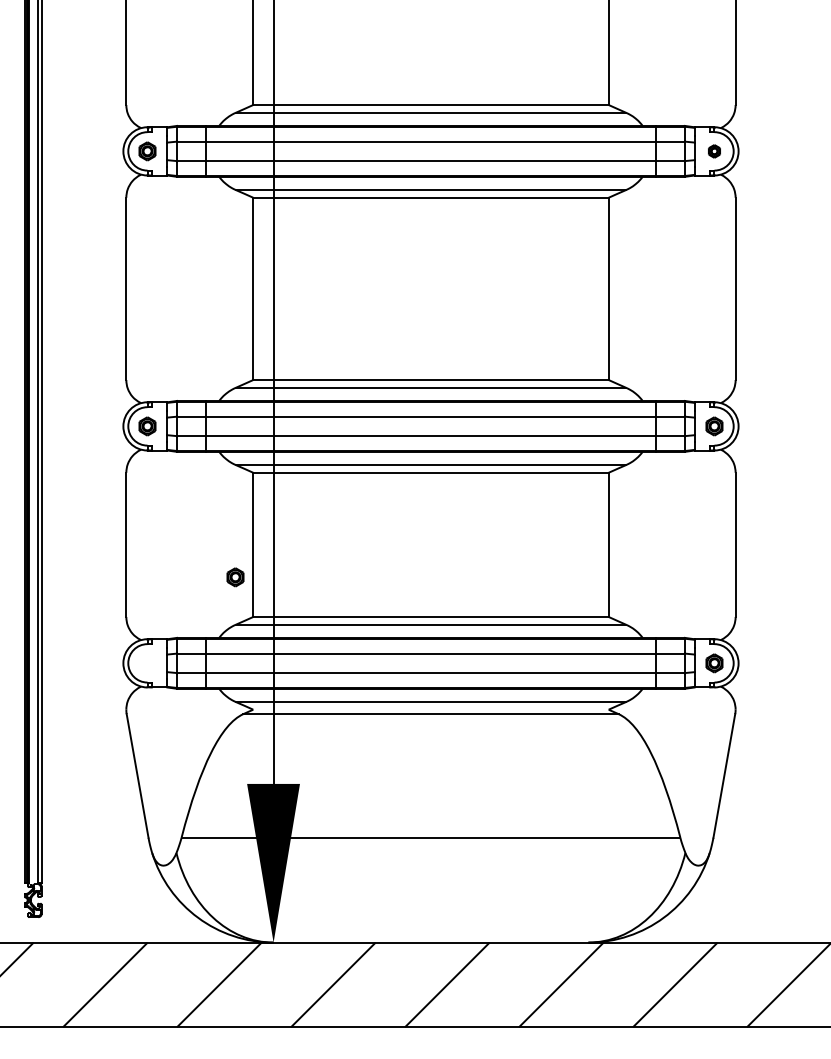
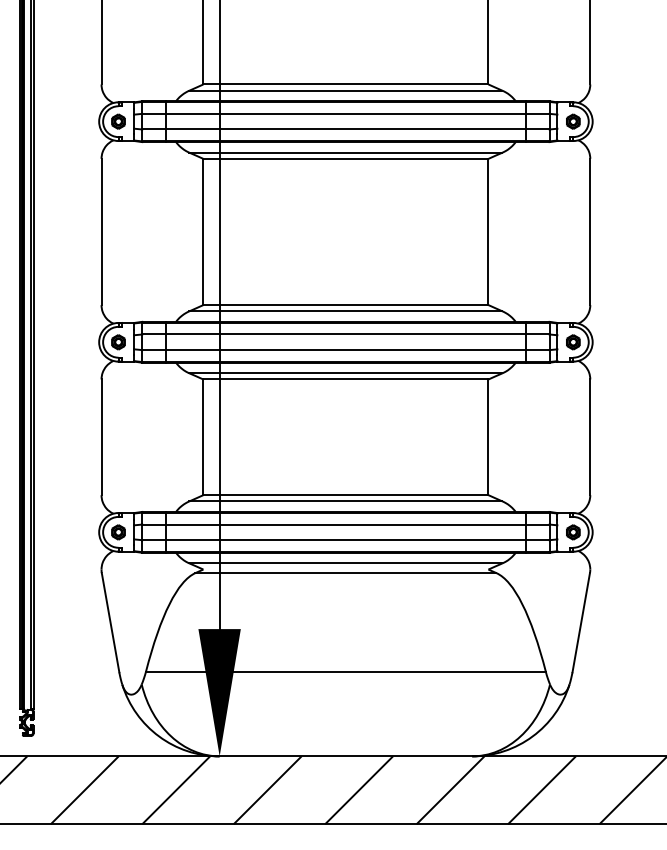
part: (714, 151) -> (573, 121), size x1.43
part: (235, 577) -> (118, 532), moved

